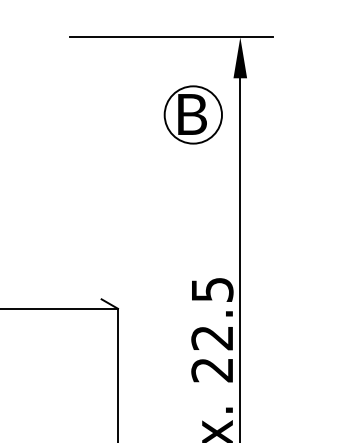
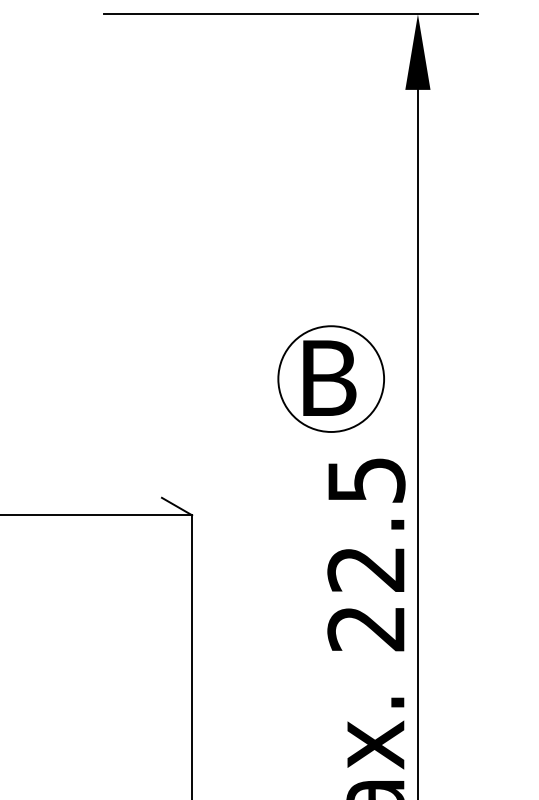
part: (192, 114) -> (329, 378), moved

